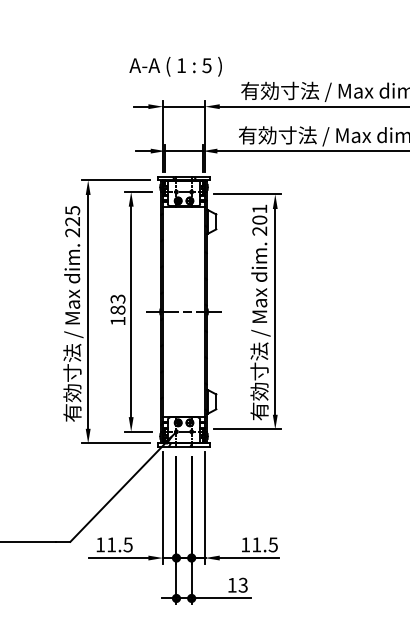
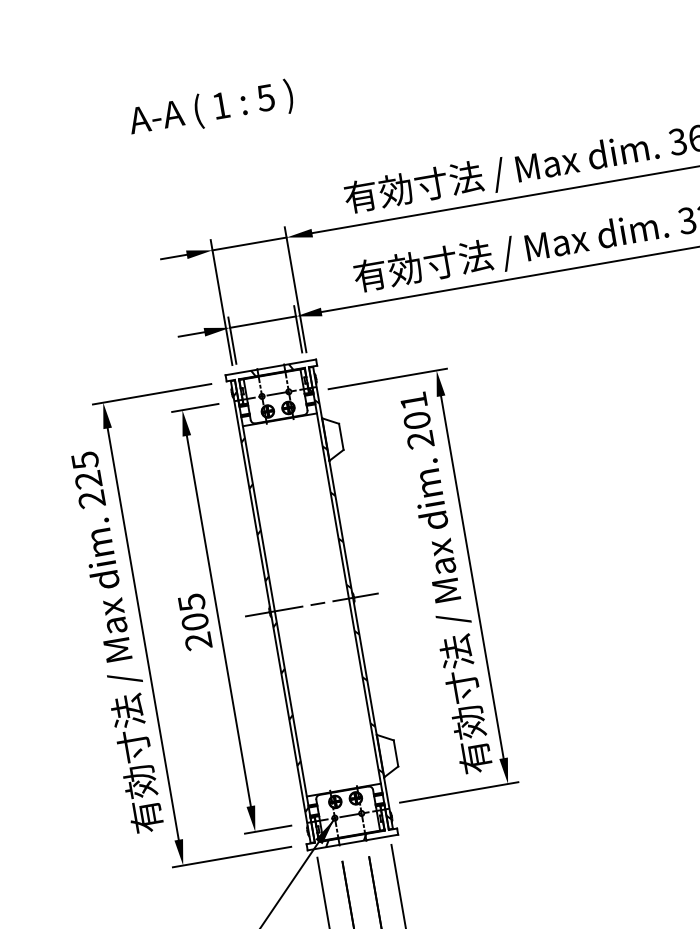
text: (175, 66) -> (210, 109), moved
text: (117, 309) -> (194, 620), 183 -> 205

